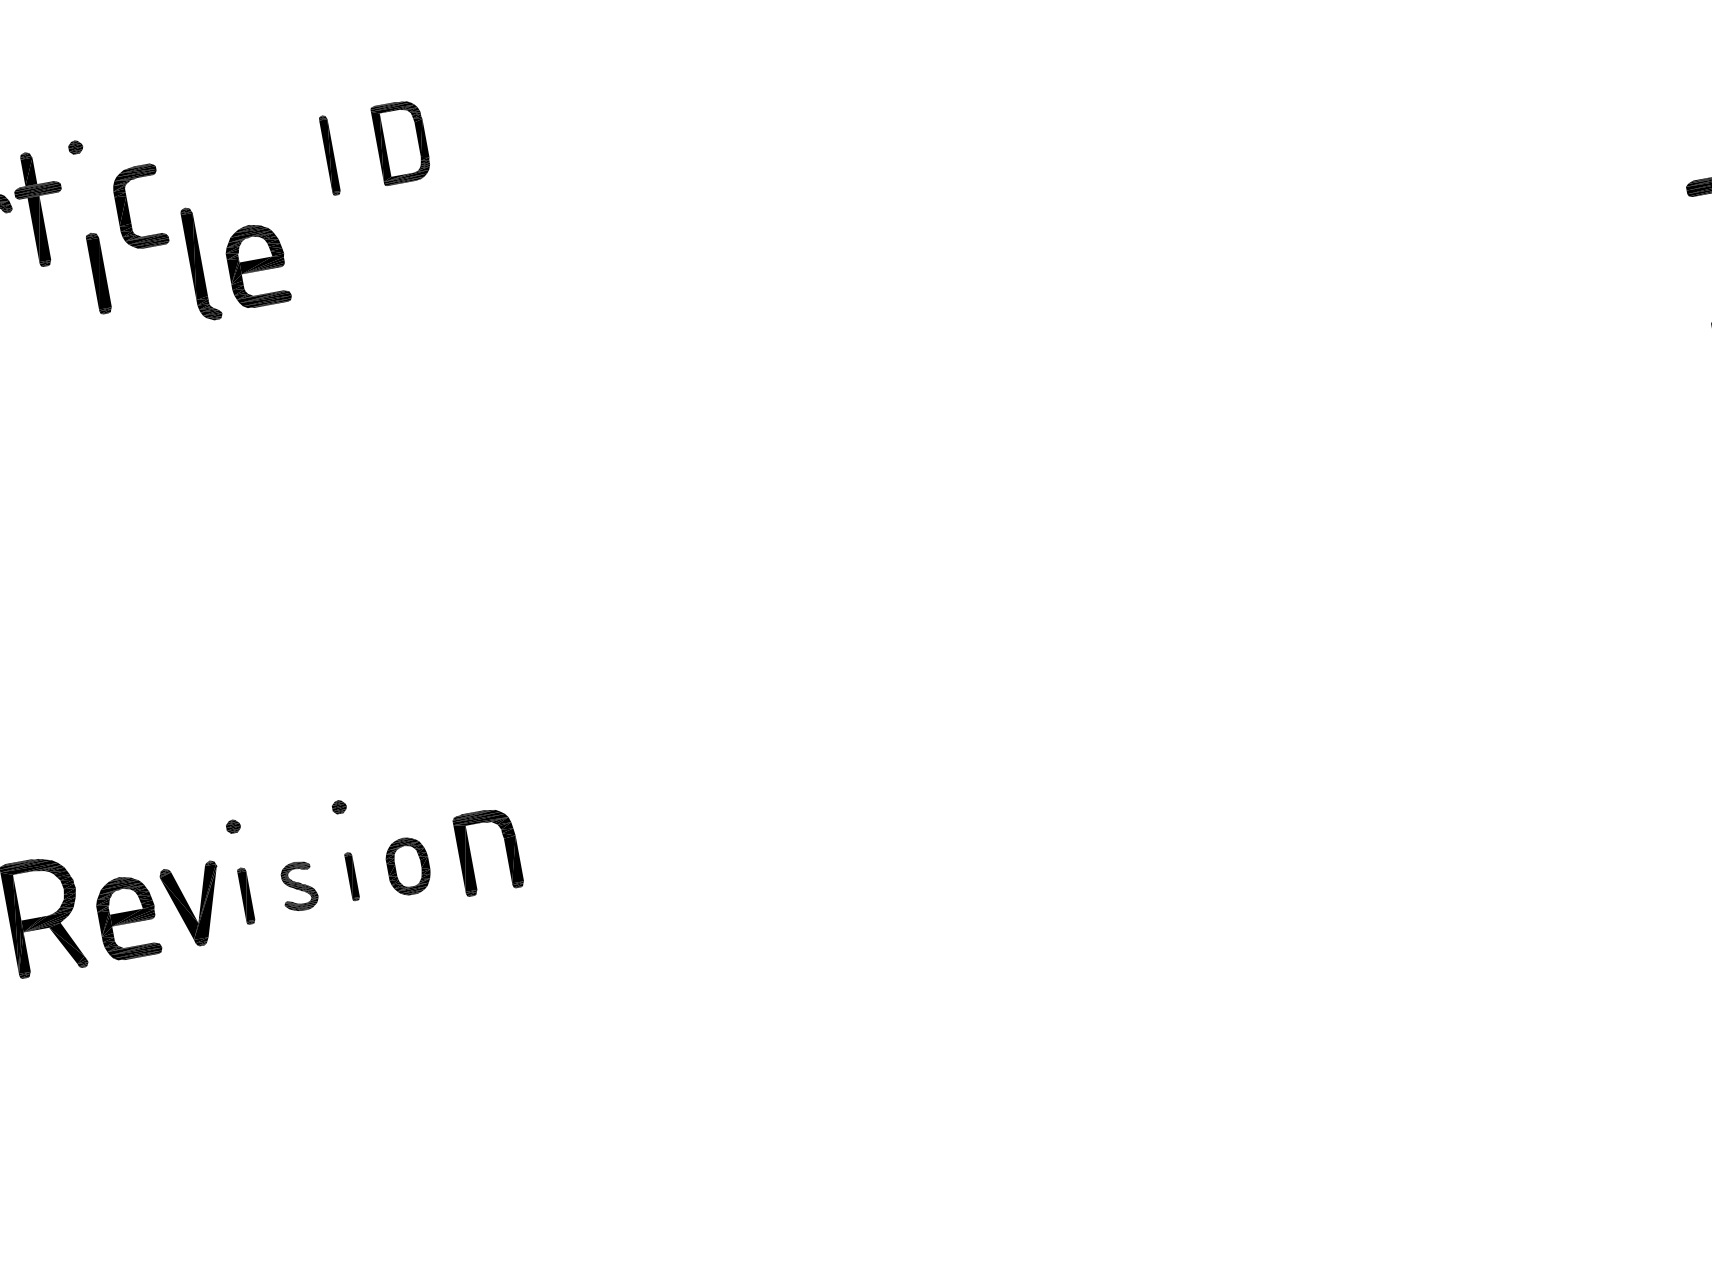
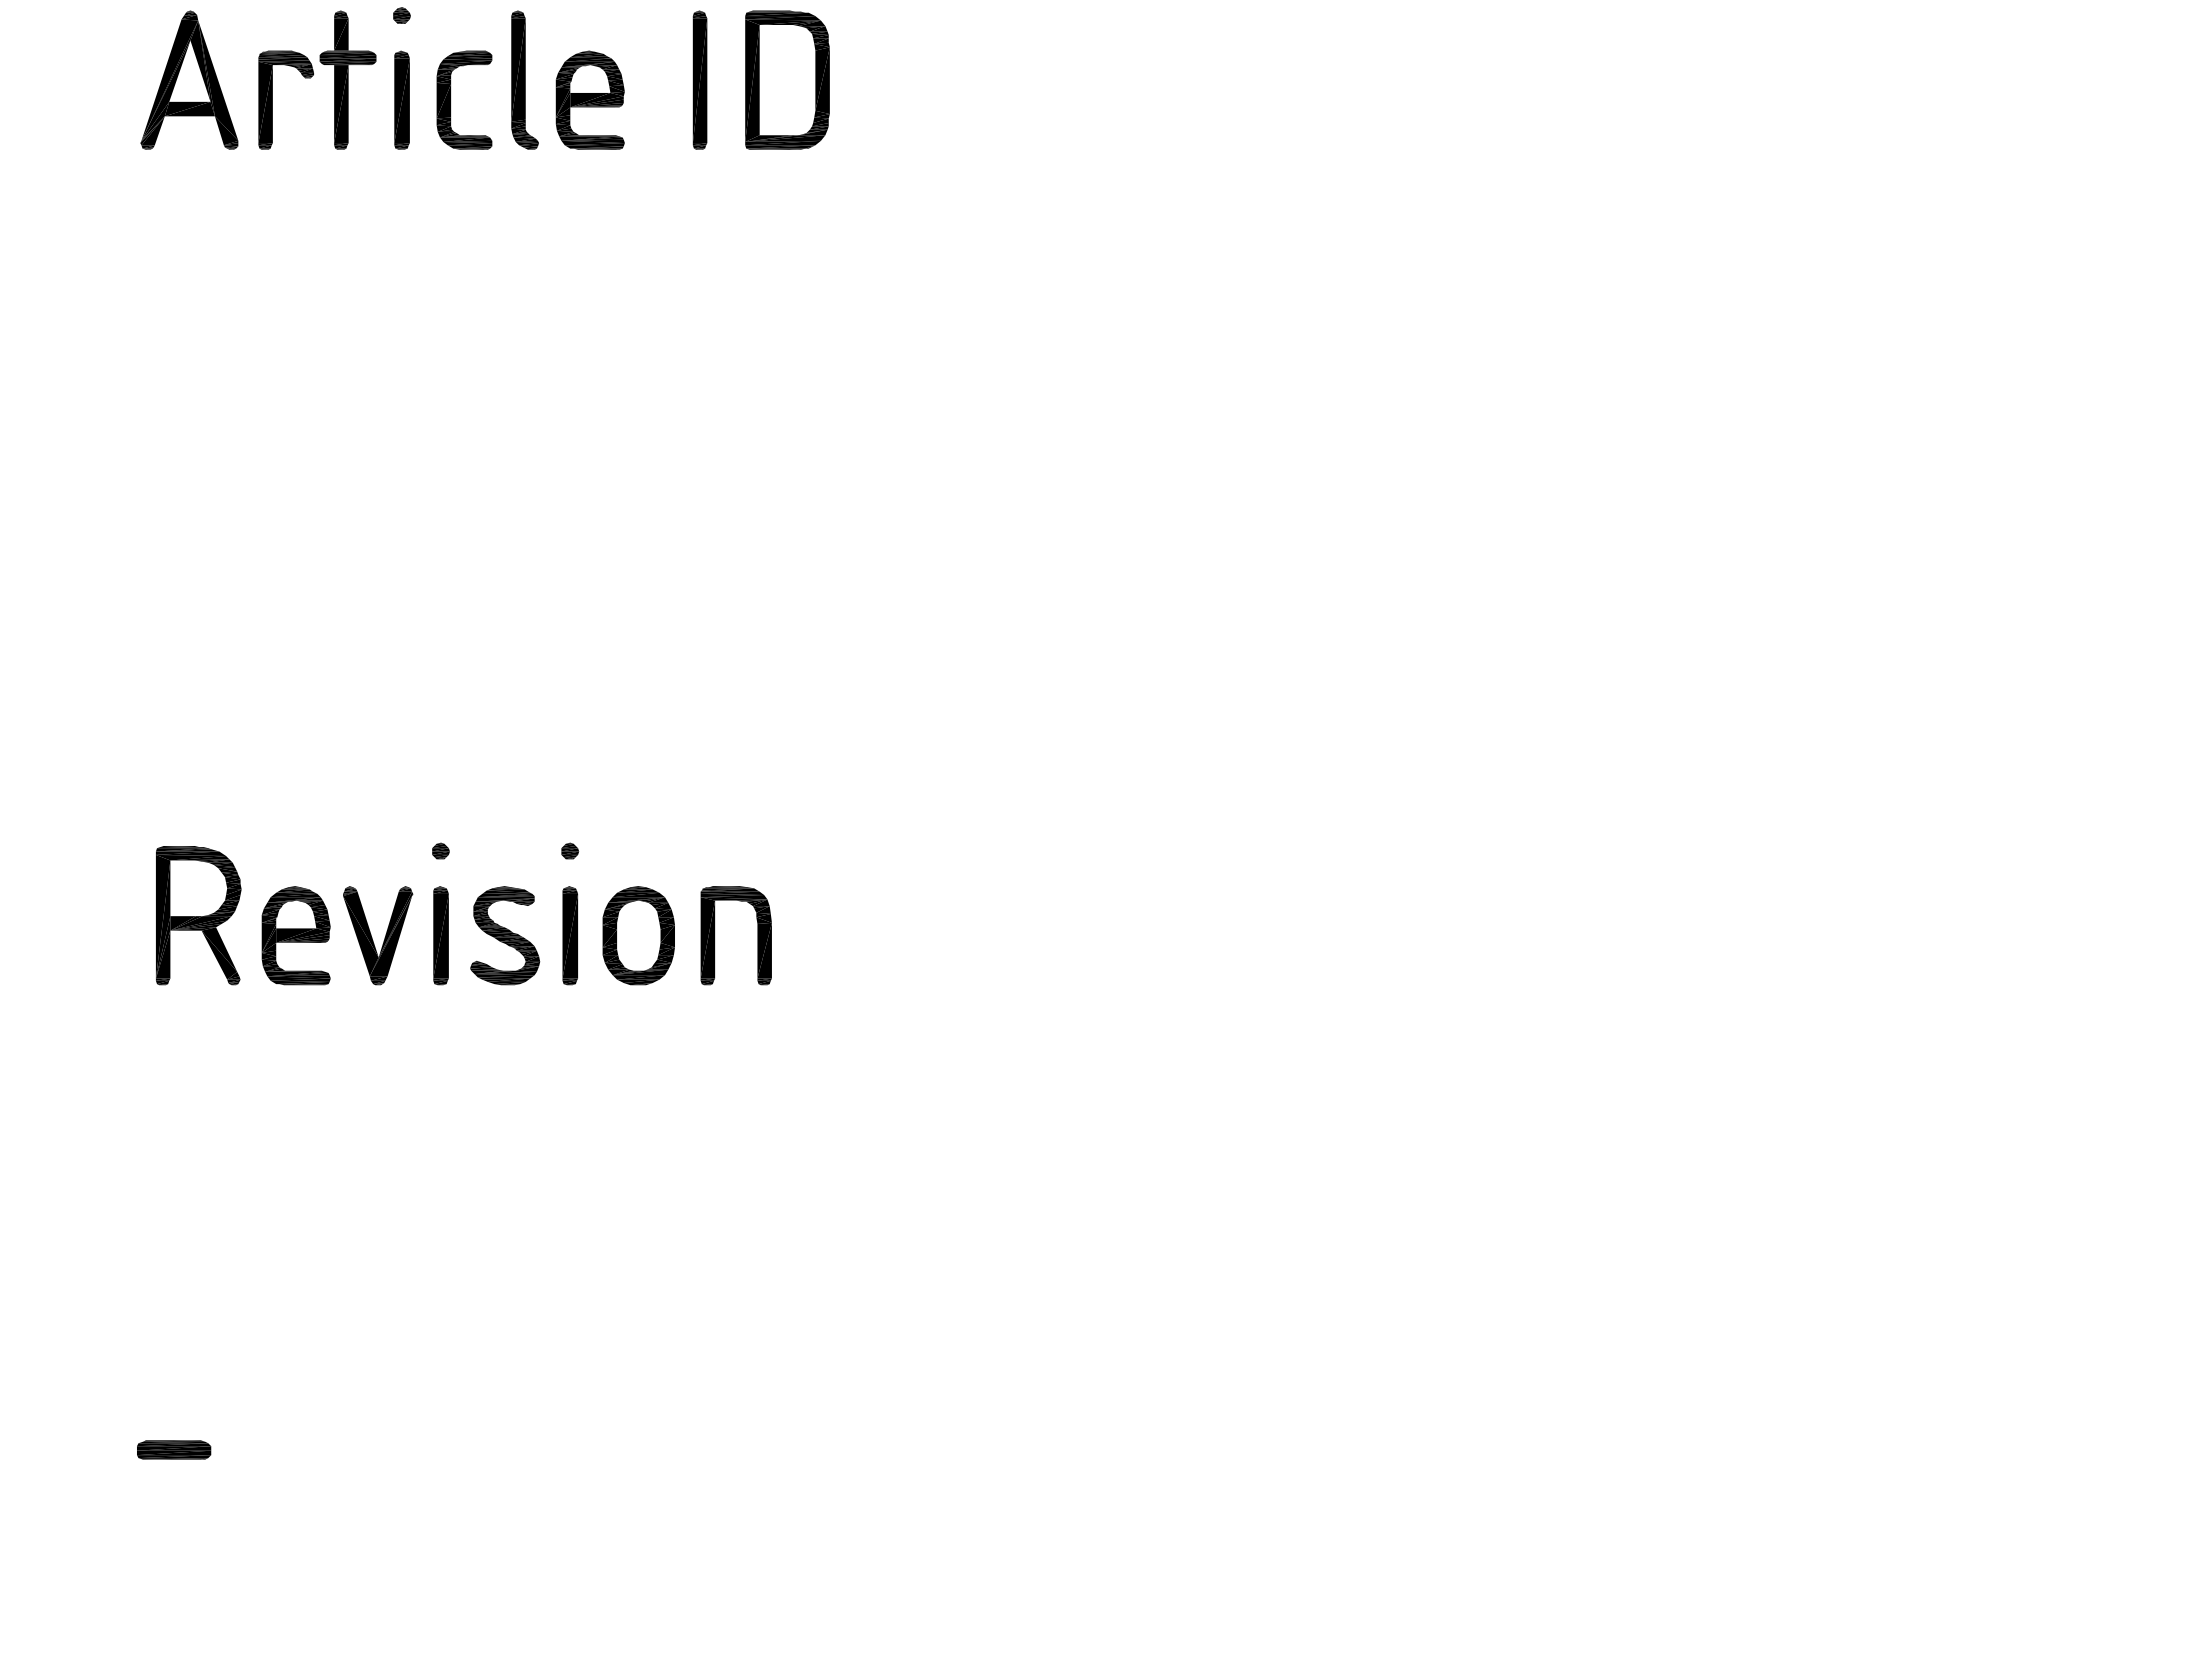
part: (401, 141) -> (787, 79), size x1.43
part: (329, 154) -> (699, 79), size x1.43
part: (200, 263) -> (524, 79), moved
part: (256, 265) -> (589, 99), moved
part: (98, 272) -> (401, 99), moved
part: (408, 865) -> (638, 935), size x1.43
part: (351, 876) -> (569, 935), size x1.67
part: (299, 886) -> (505, 935), size x1.67
part: (245, 895) -> (440, 935), size x1.43

